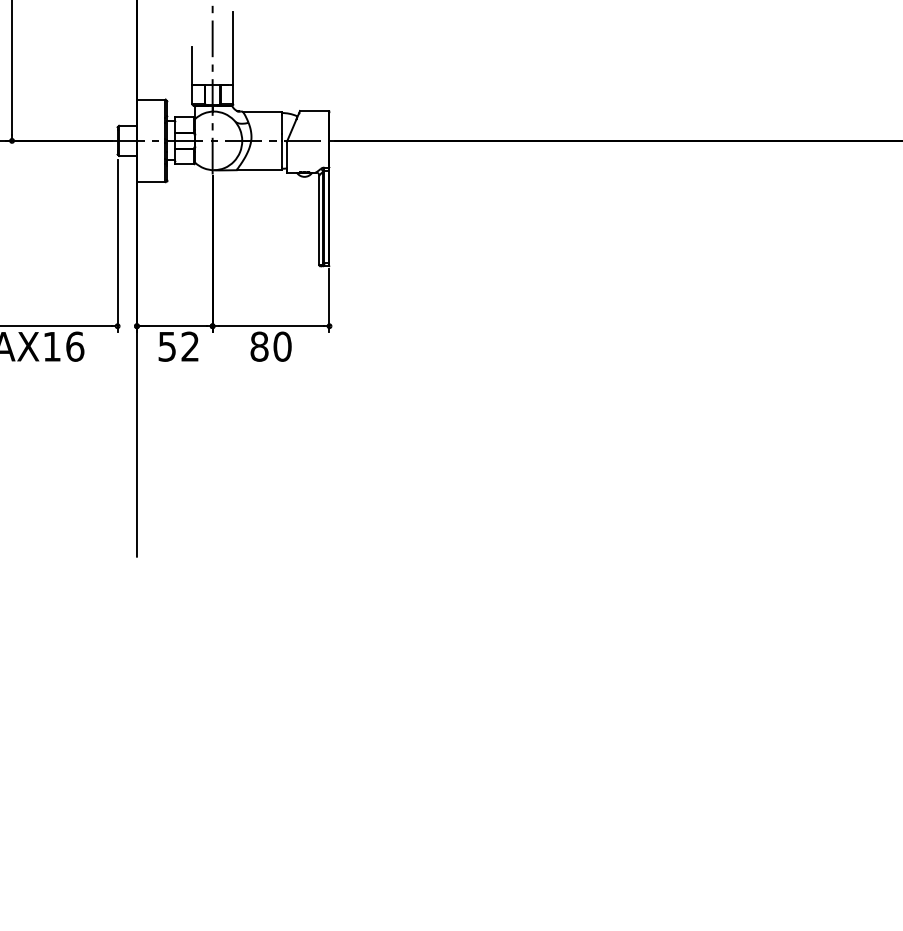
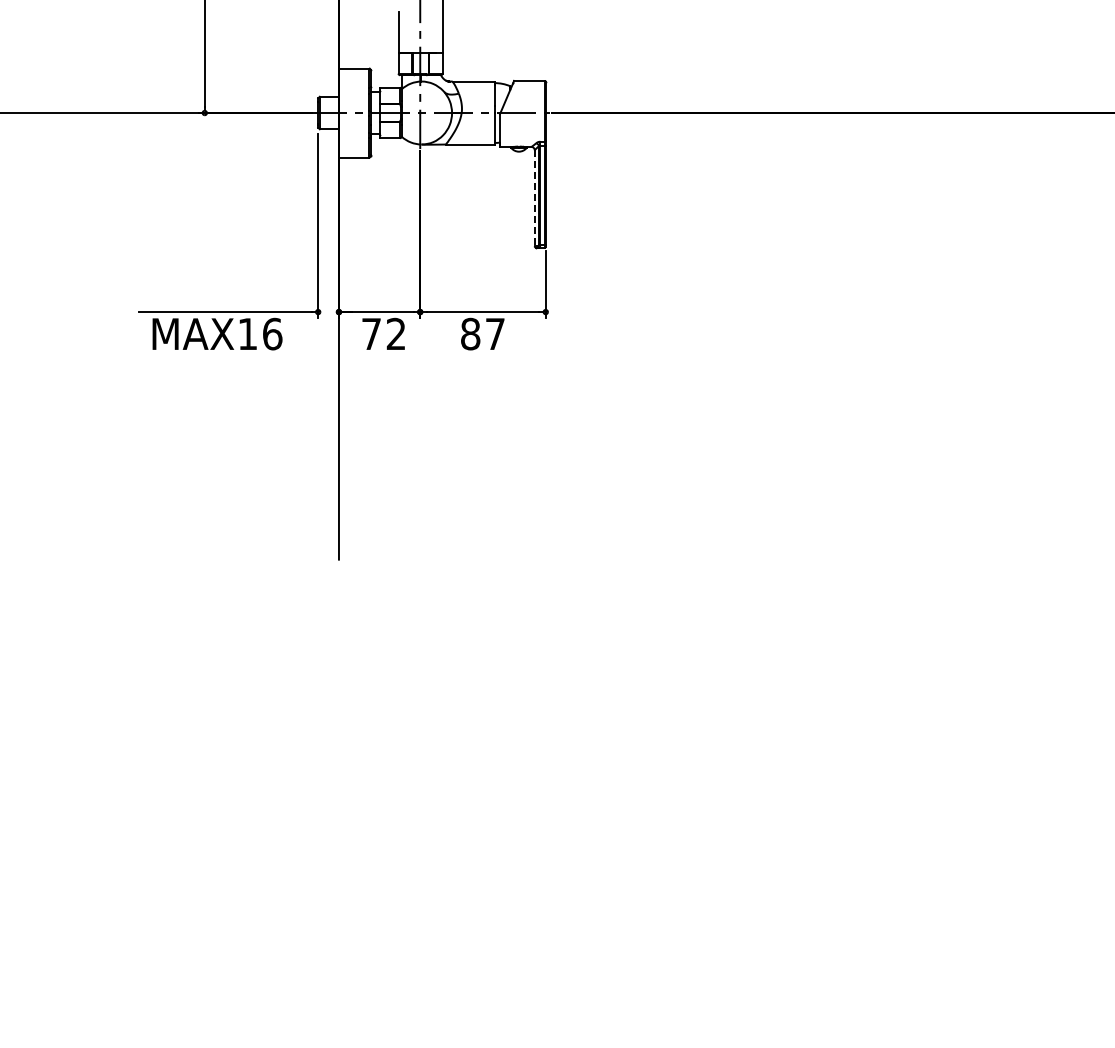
line: (319, 220) -> (534, 198), solid -> dashed
text: (282, 346) -> (495, 333), 80 -> 87
text: (167, 347) -> (371, 334), 52 -> 72

